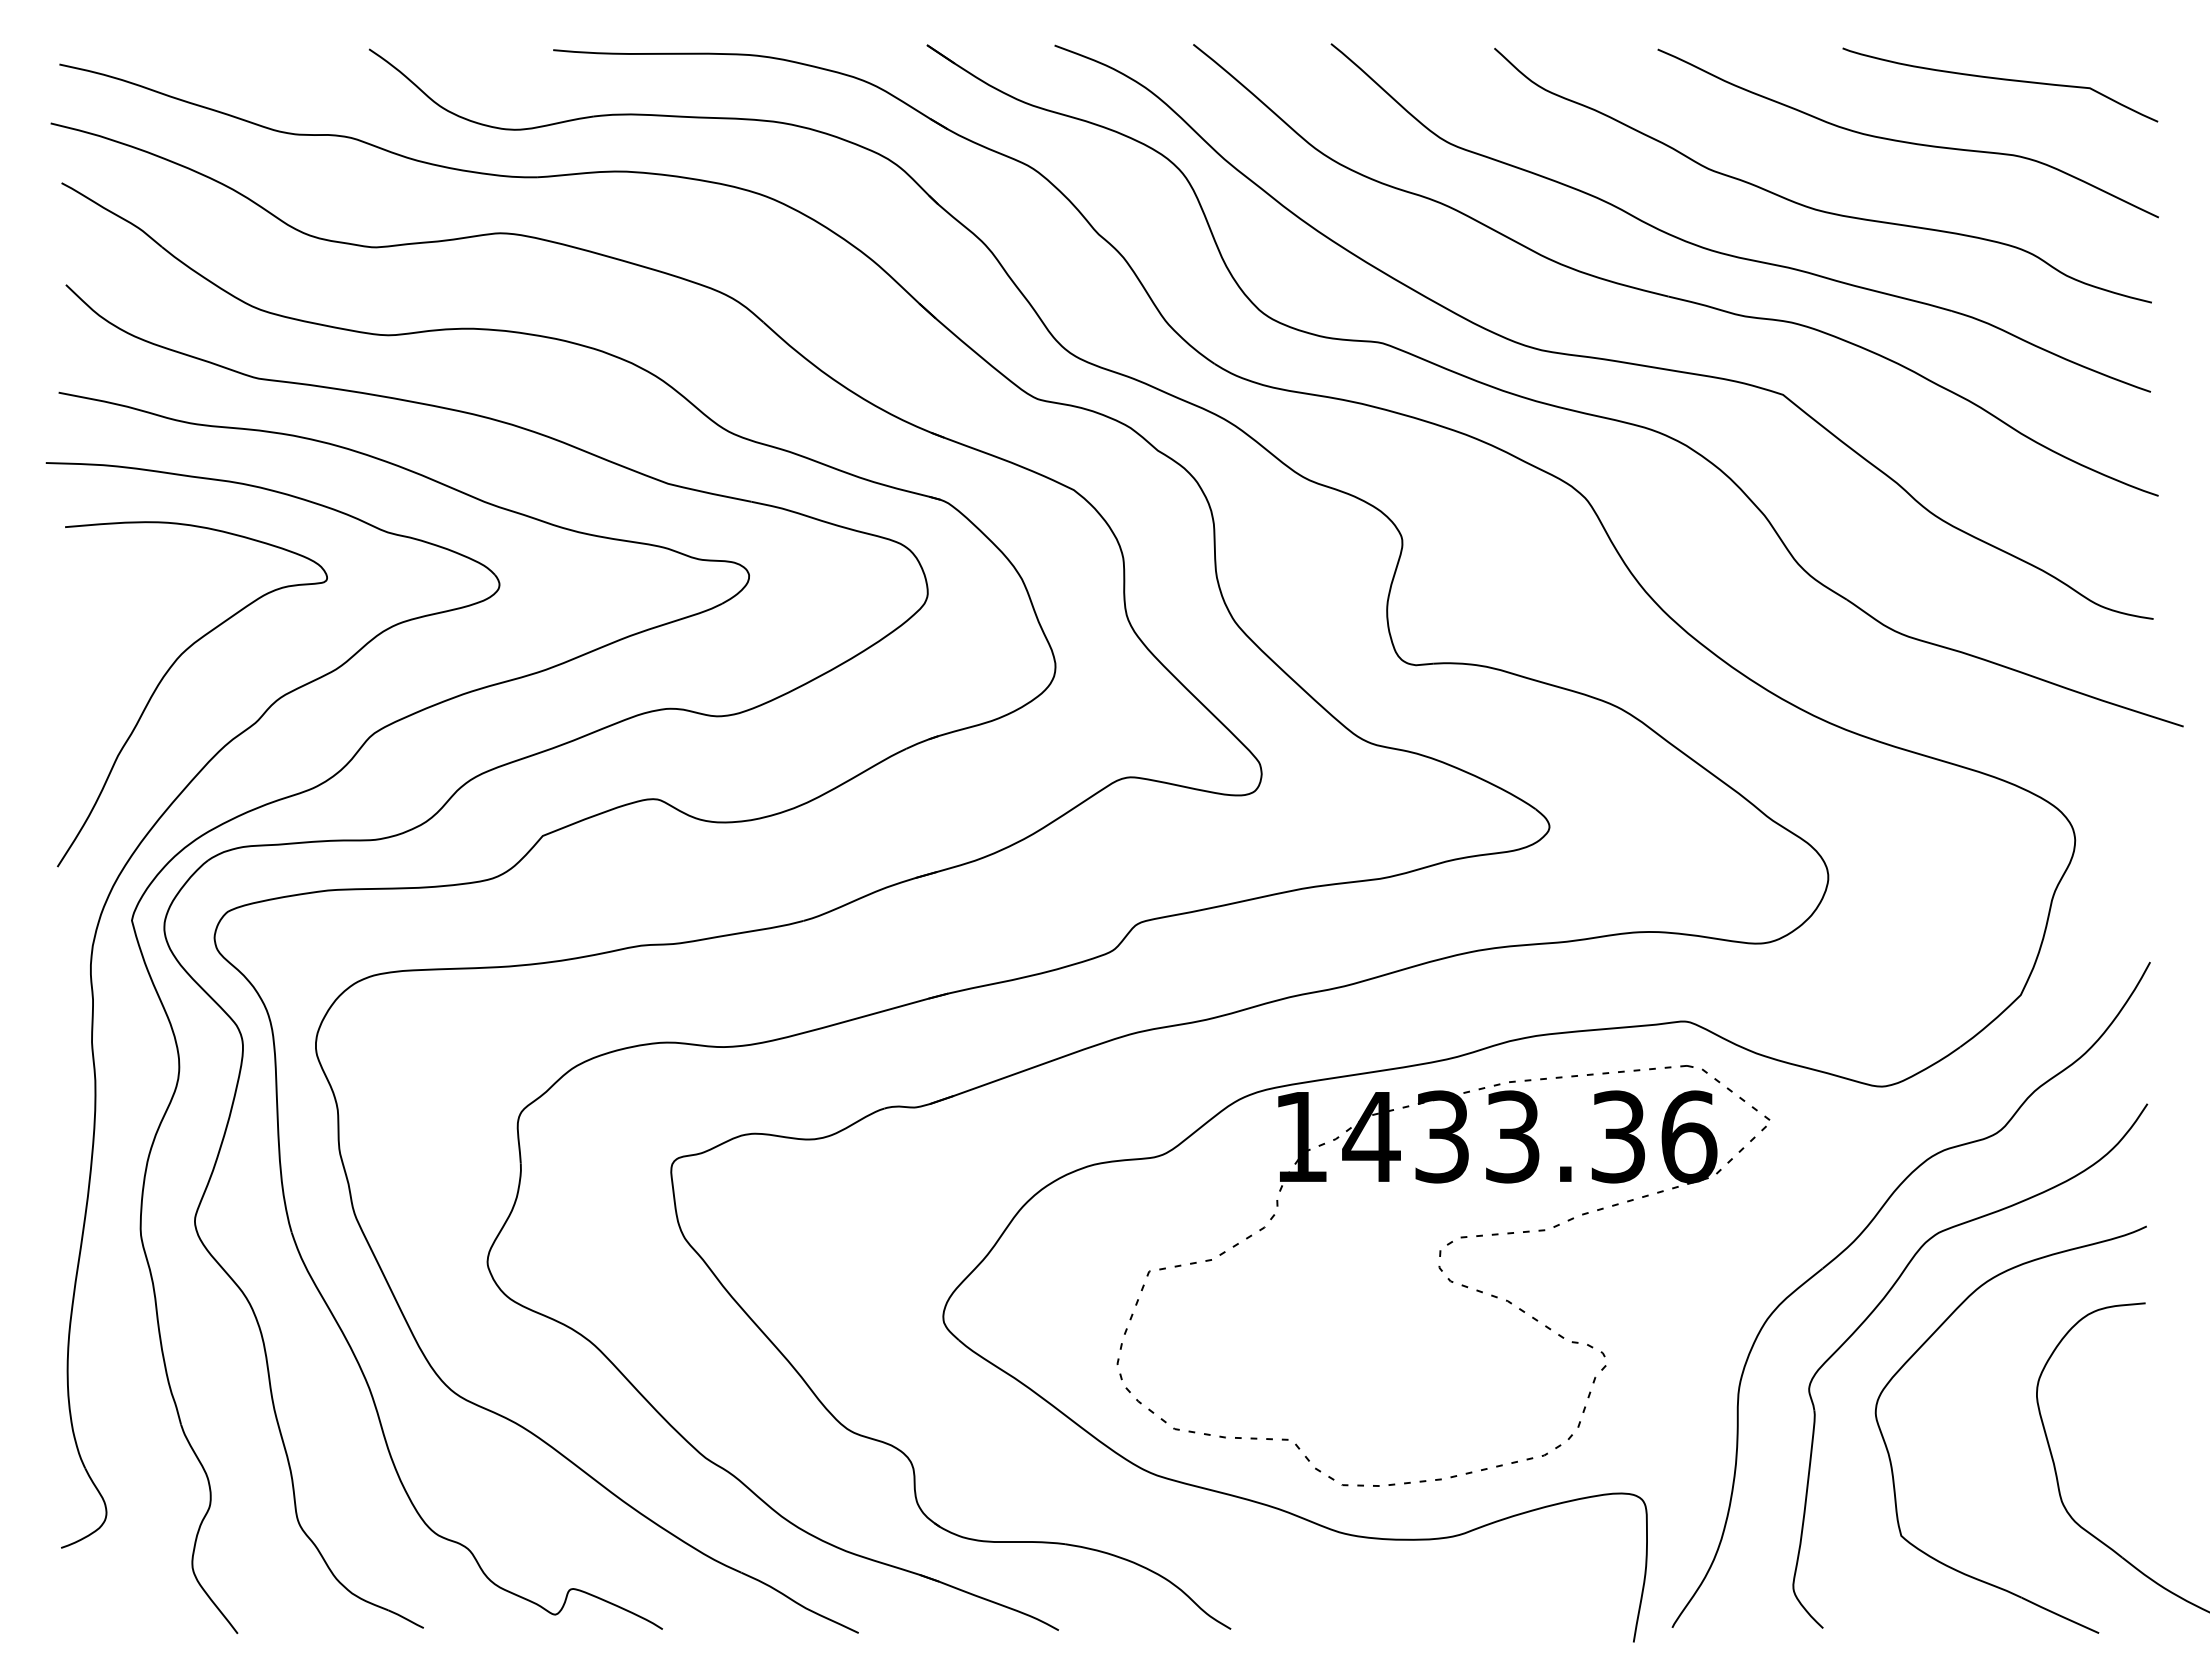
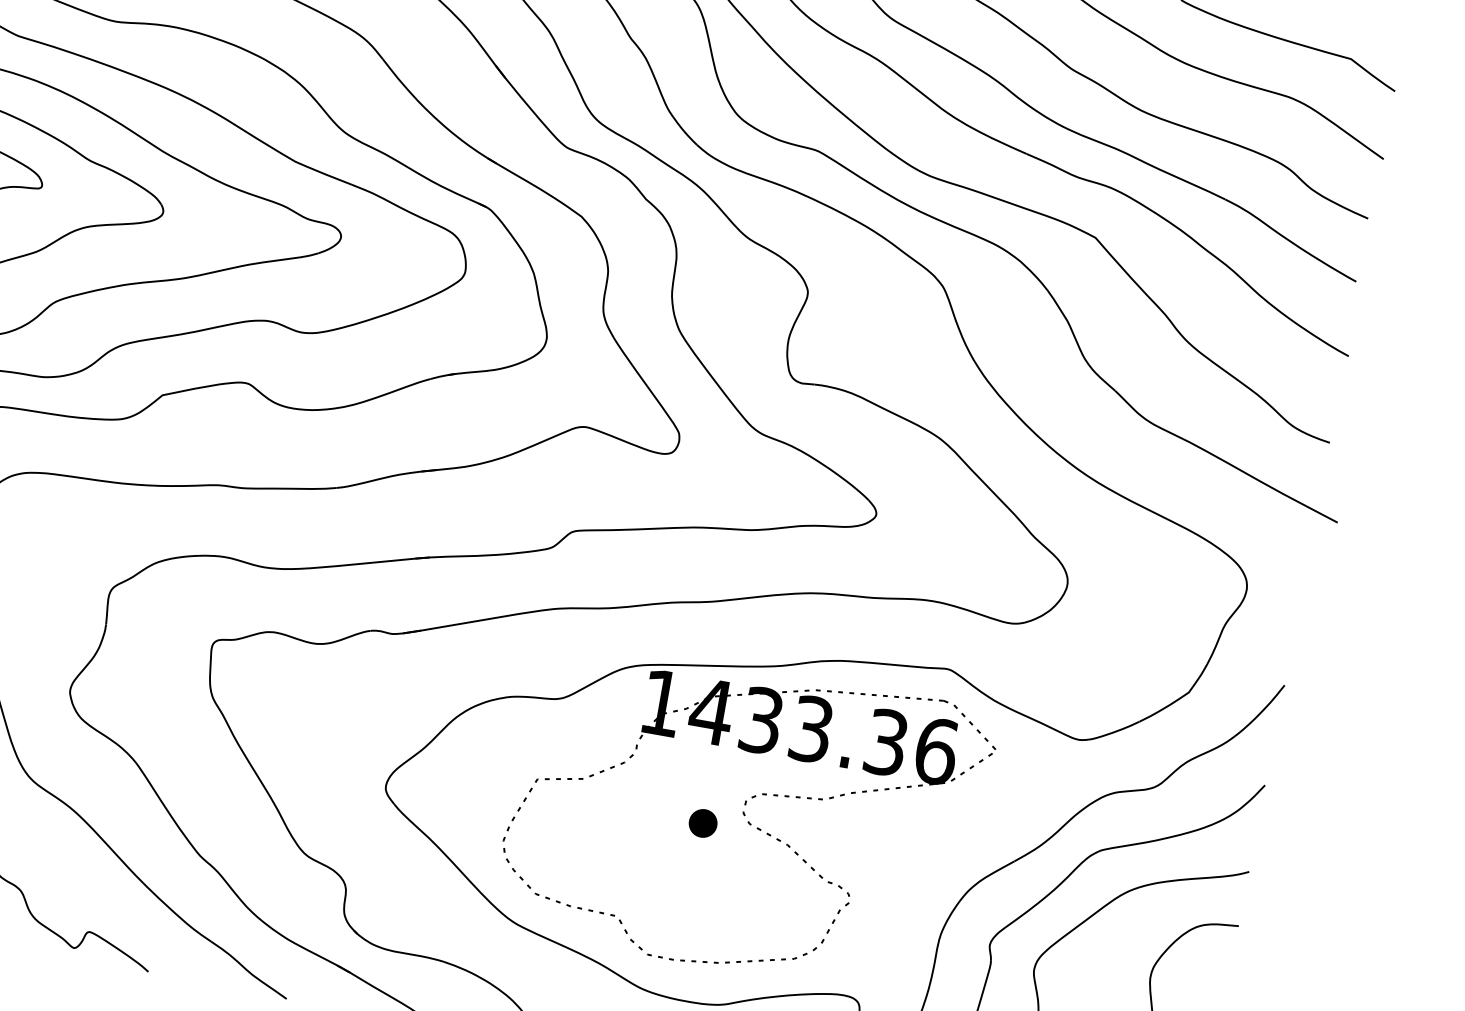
part: (1386, 1291) -> (702, 823), added

